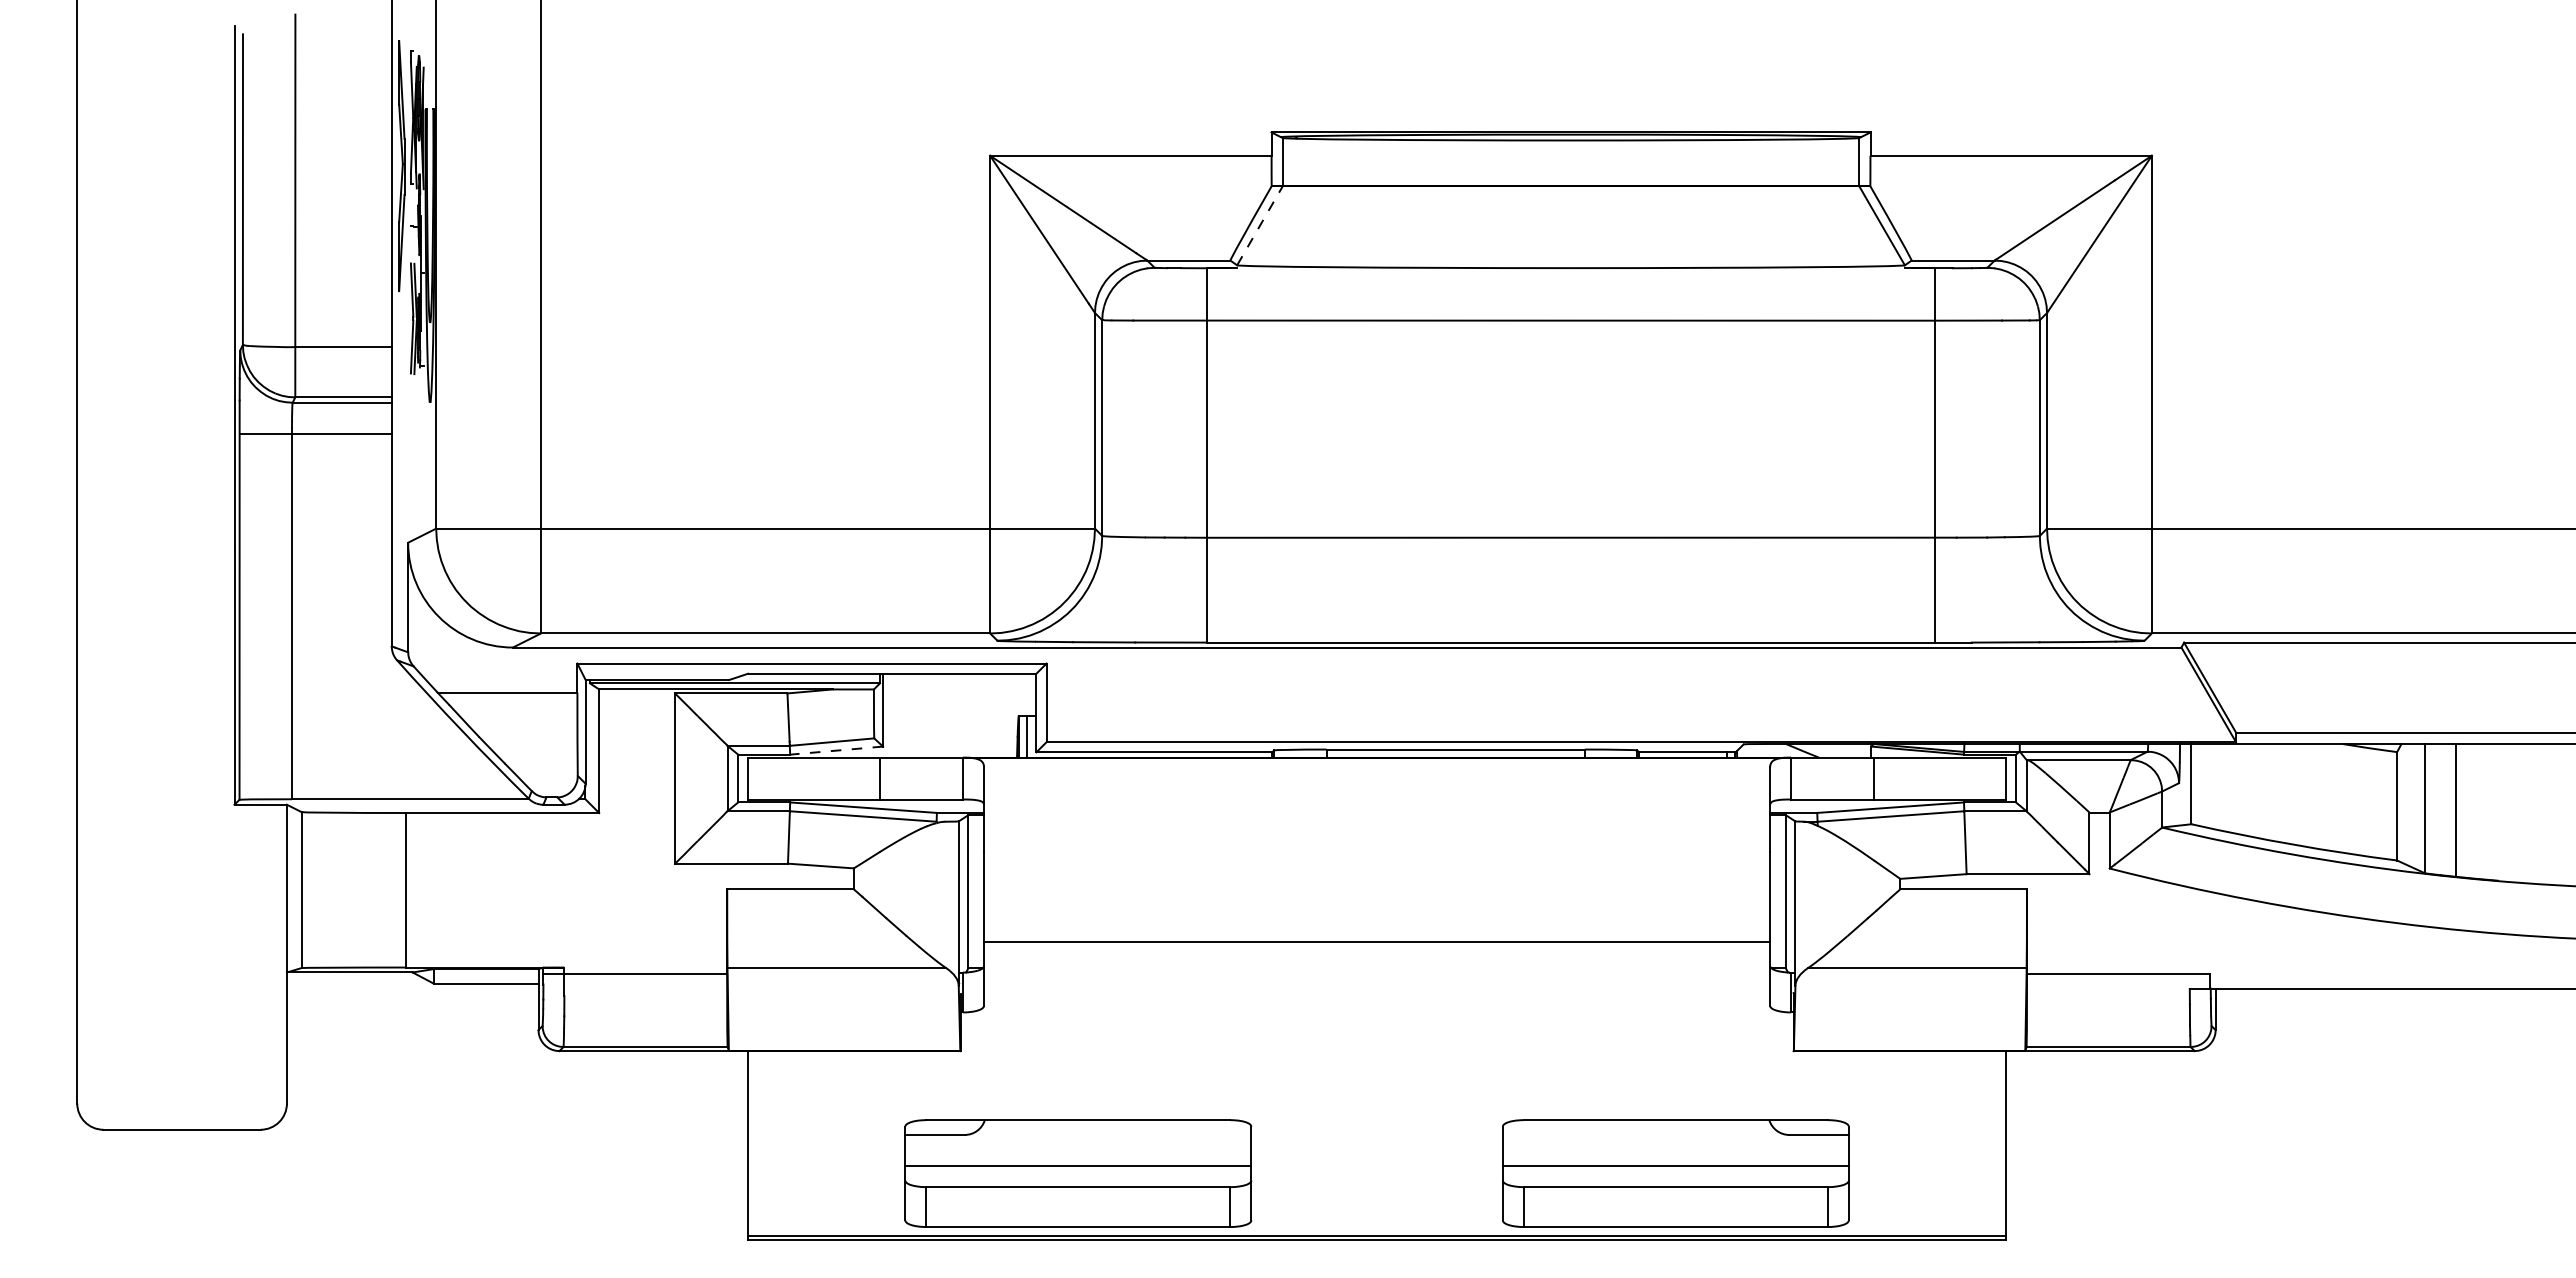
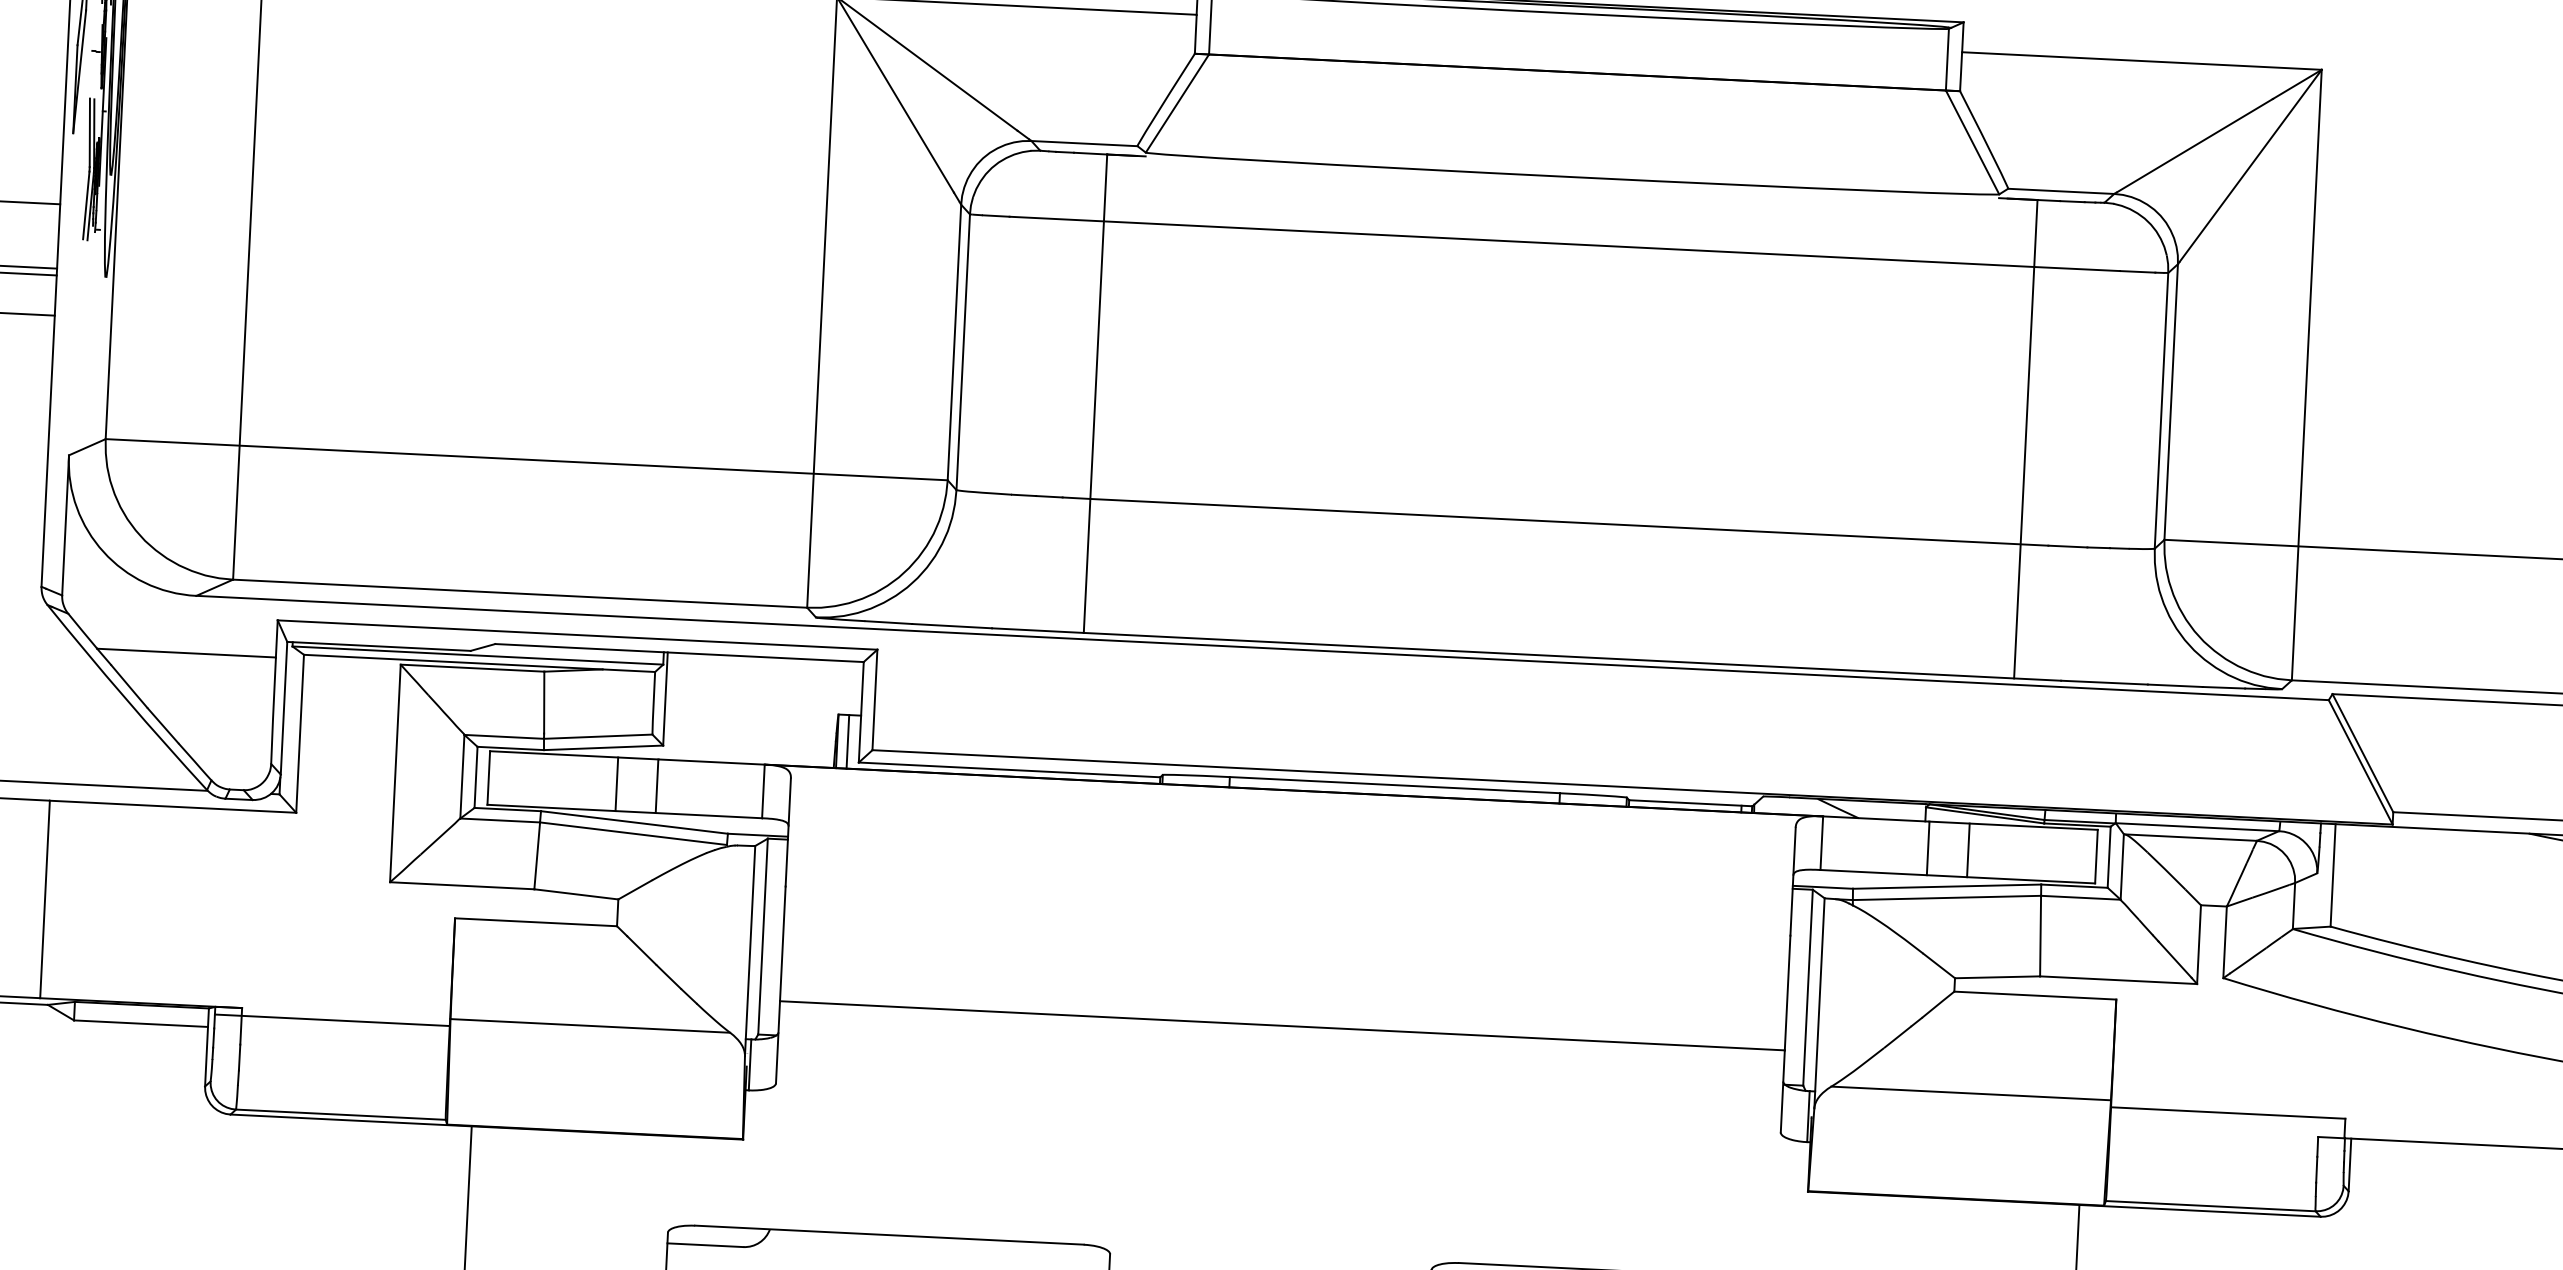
line: (1259, 225) -> (1176, 103), dashed -> solid
line: (836, 750) -> (603, 747), dashed -> solid
line: (848, 778) -> (617, 784), added
line: (1905, 778) -> (1967, 850), added

